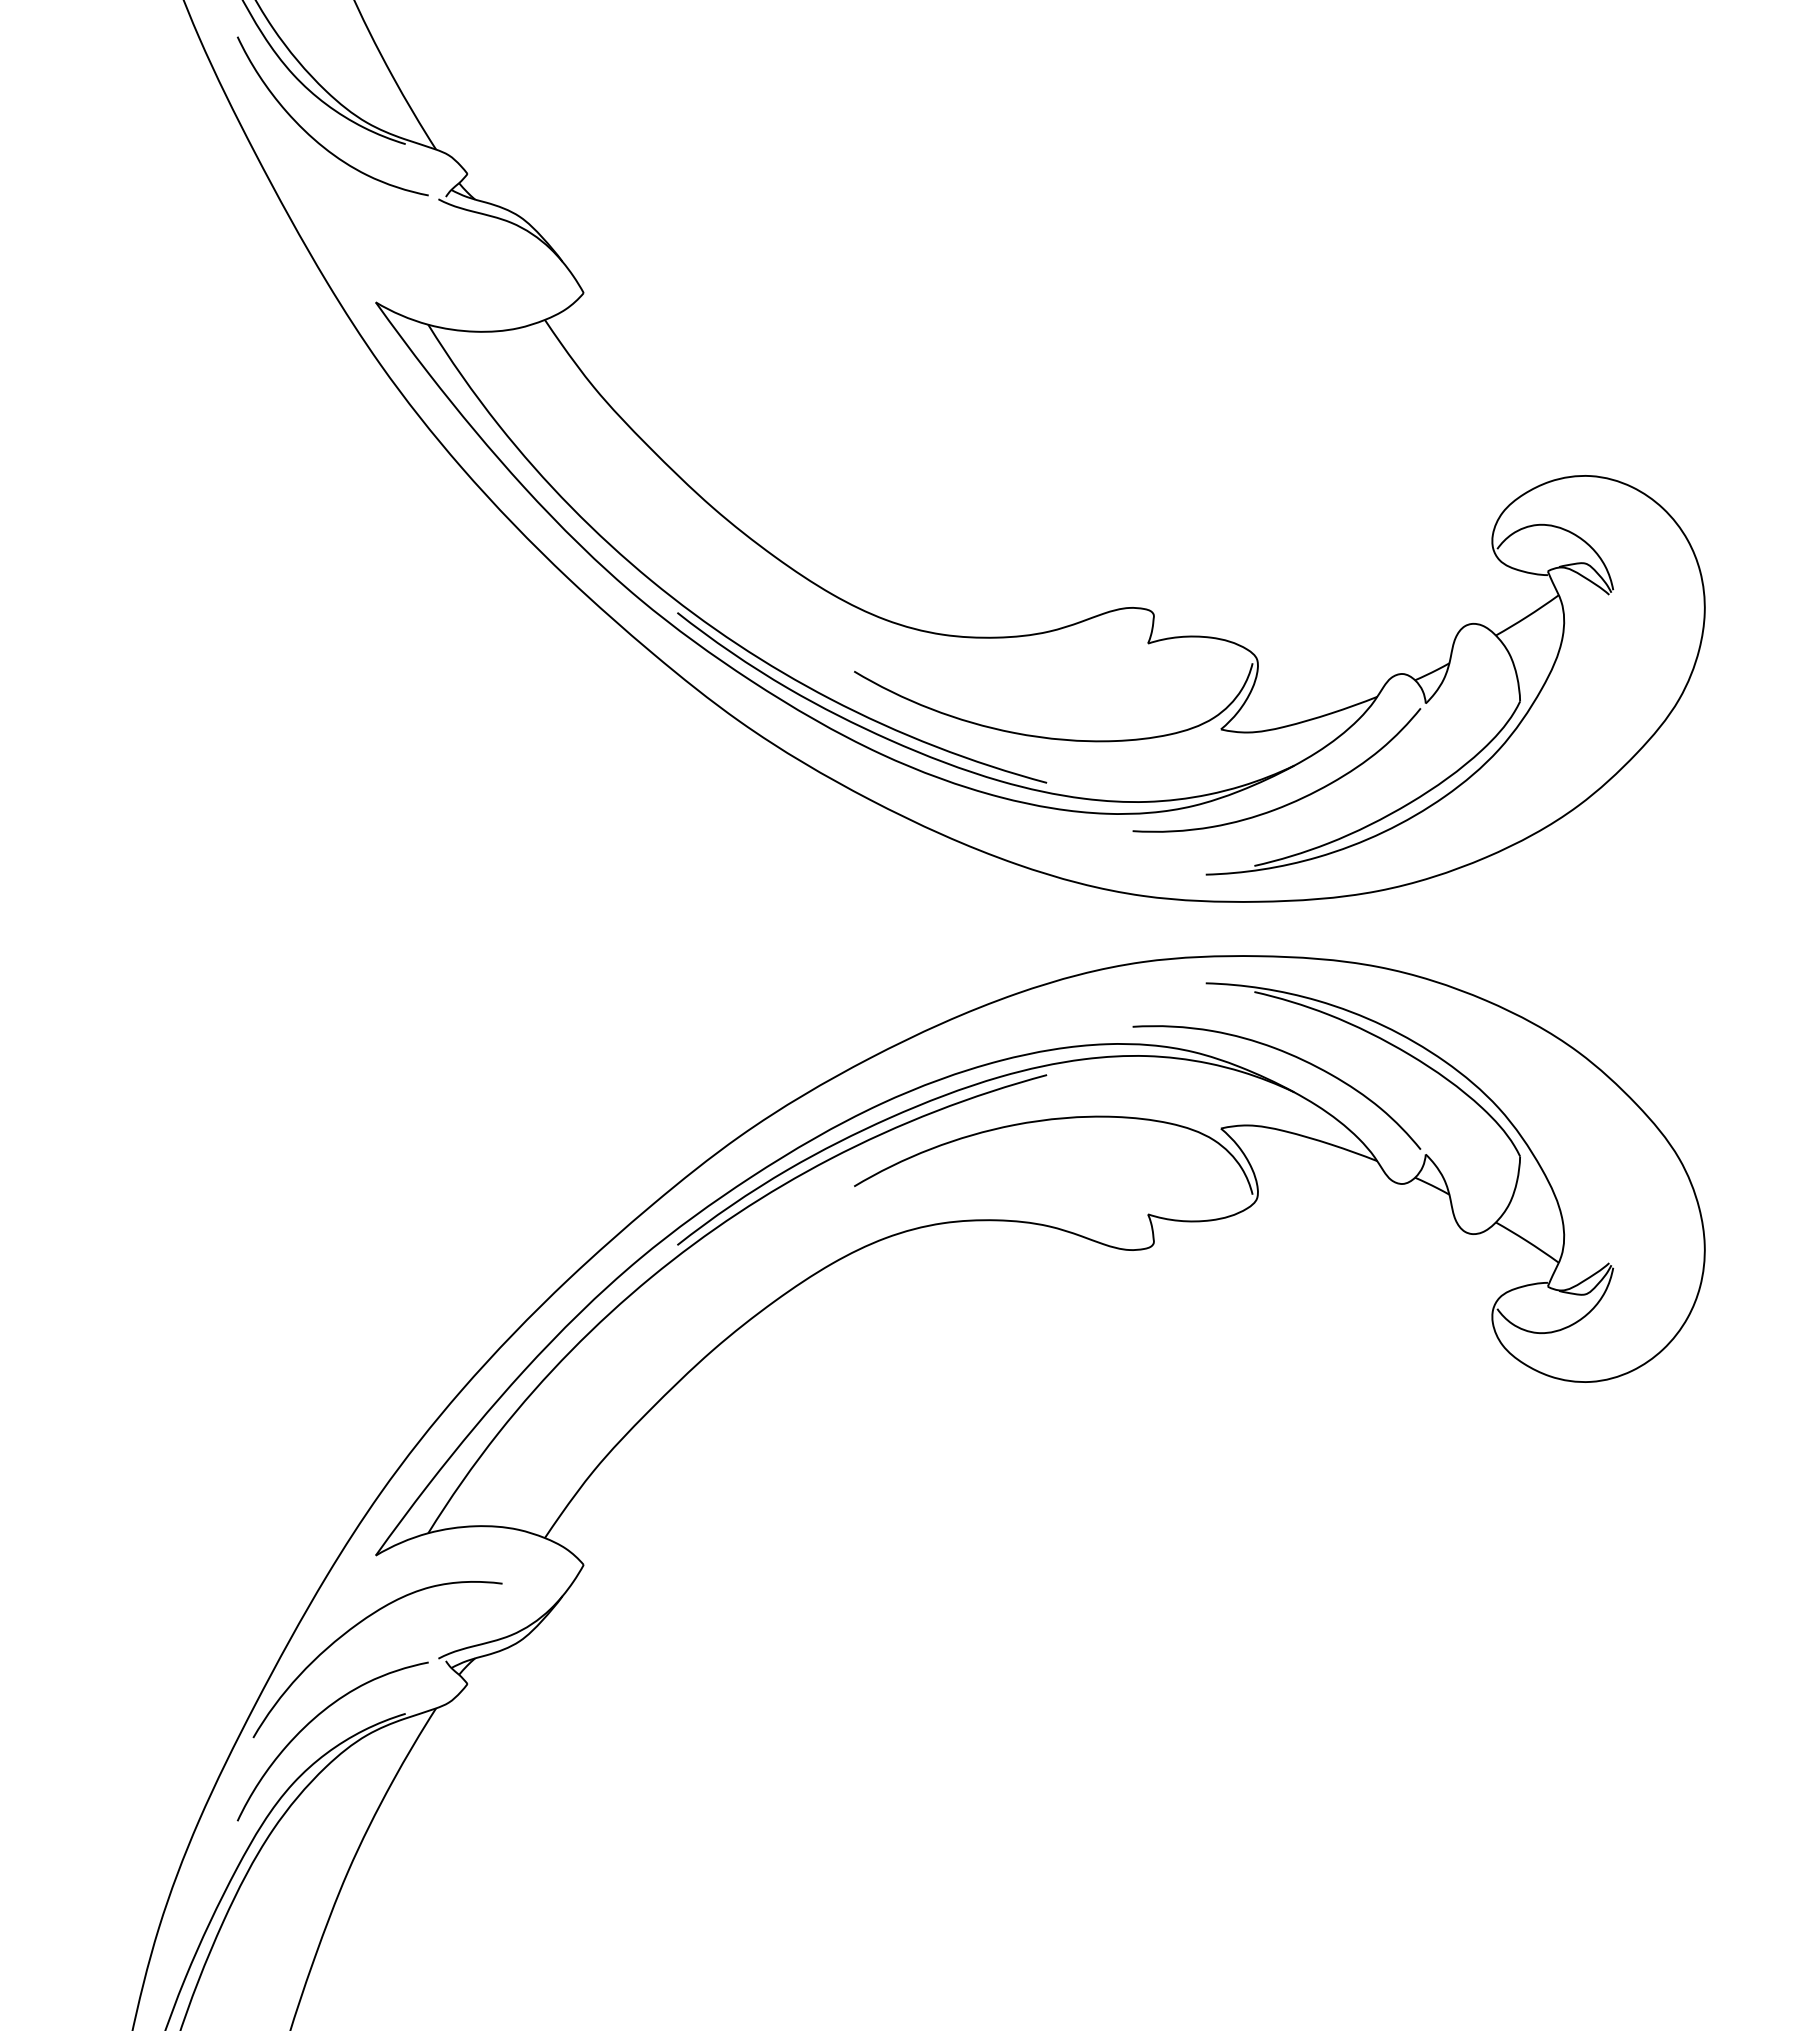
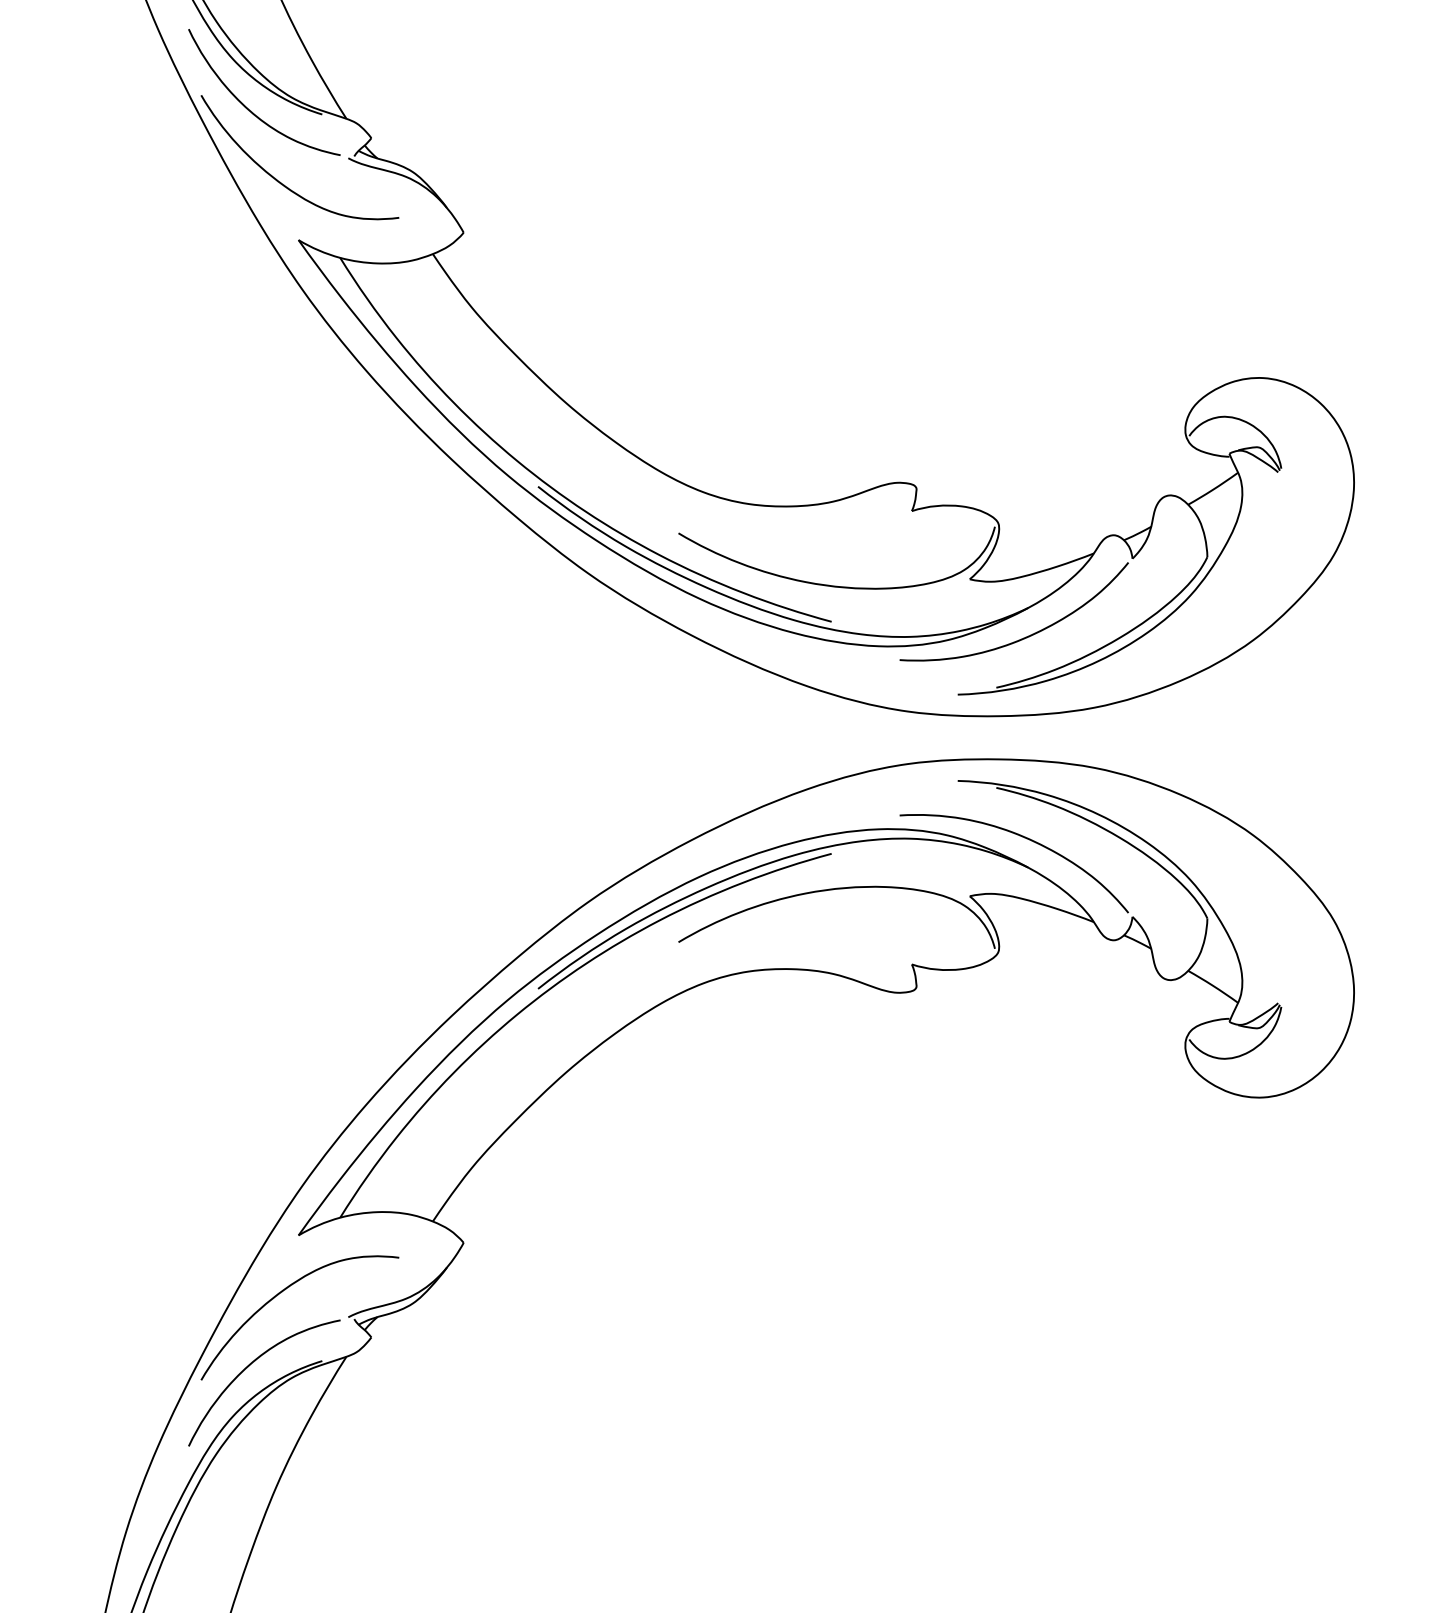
curve: (356, 231) -> (283, 183), added

